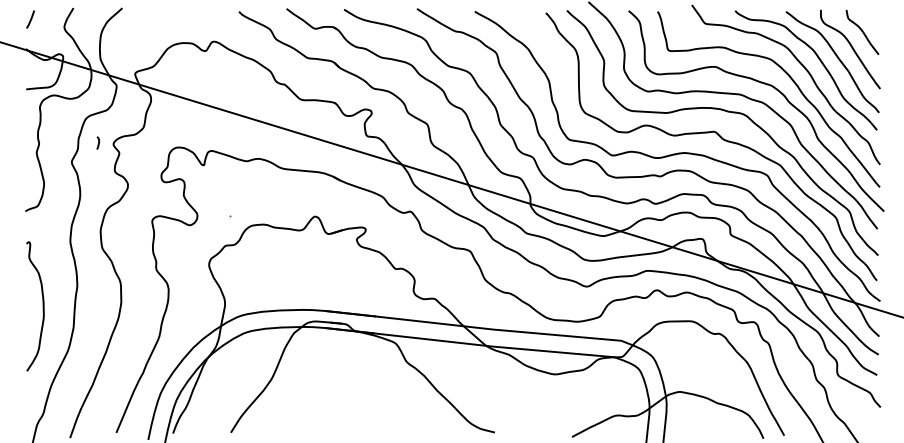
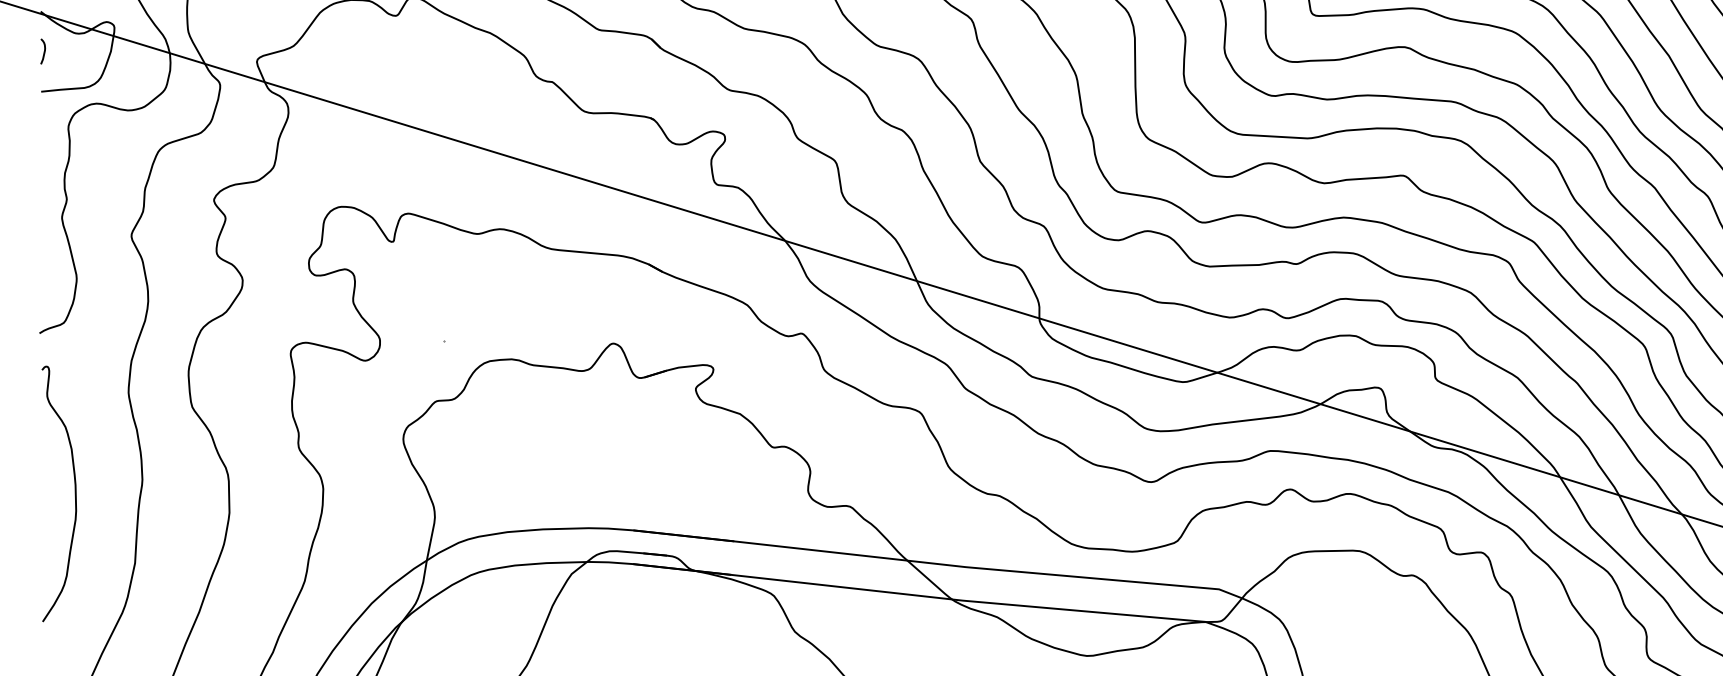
curve: (98, 142) -> (43, 50), moved
curve: (42, 306) -> (73, 493), moved

